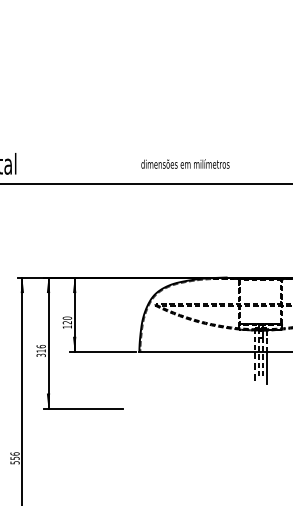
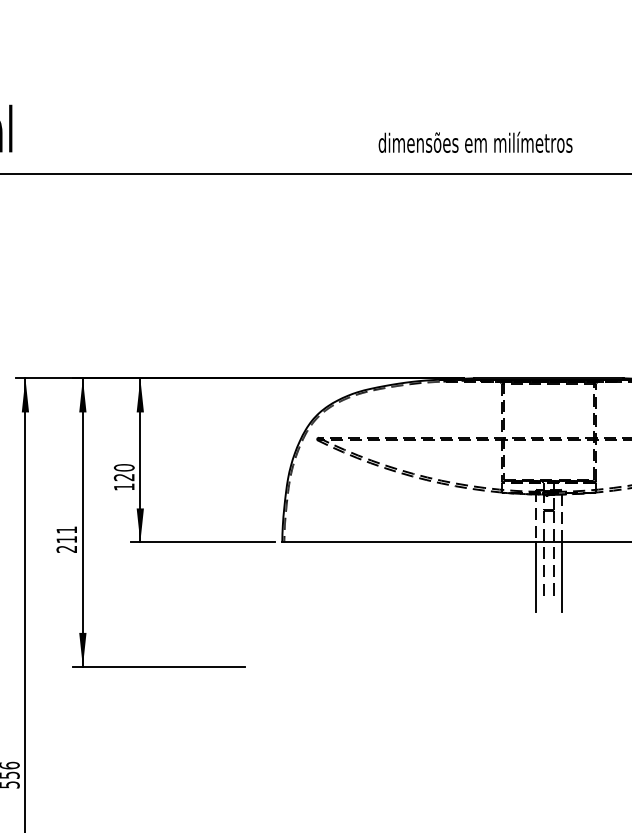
text: (185, 163) -> (475, 141), moved
text: (40, 350) -> (65, 538), 316 -> 211
line: (254, 368) -> (534, 578), dashed -> solid

